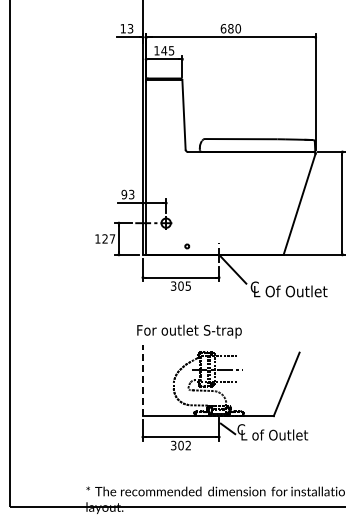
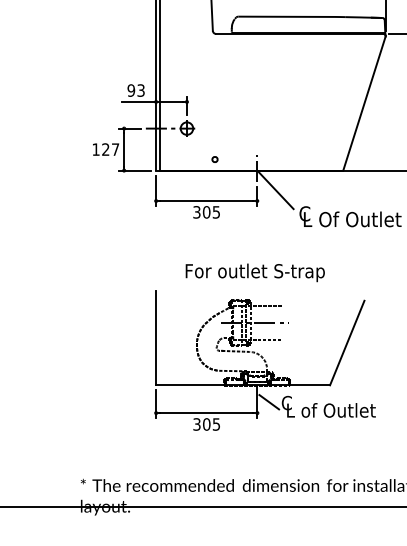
text: (189, 331) -> (255, 272), moved
line: (143, 380) -> (156, 337), dashed -> solid
text: (187, 445) -> (215, 424), 302 -> 305

